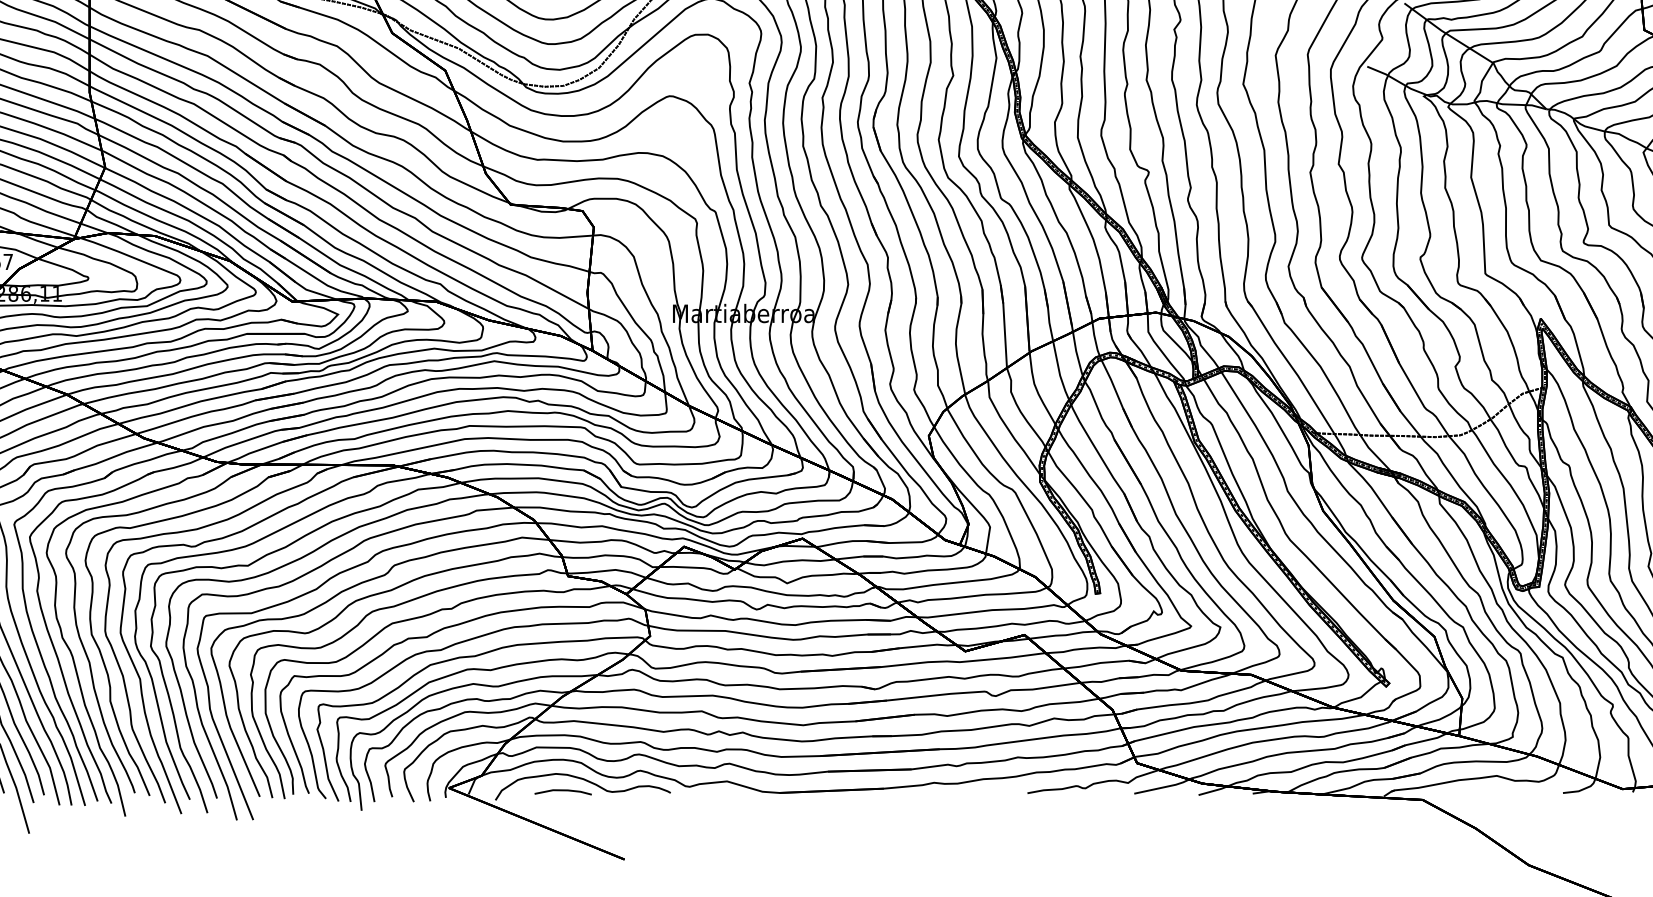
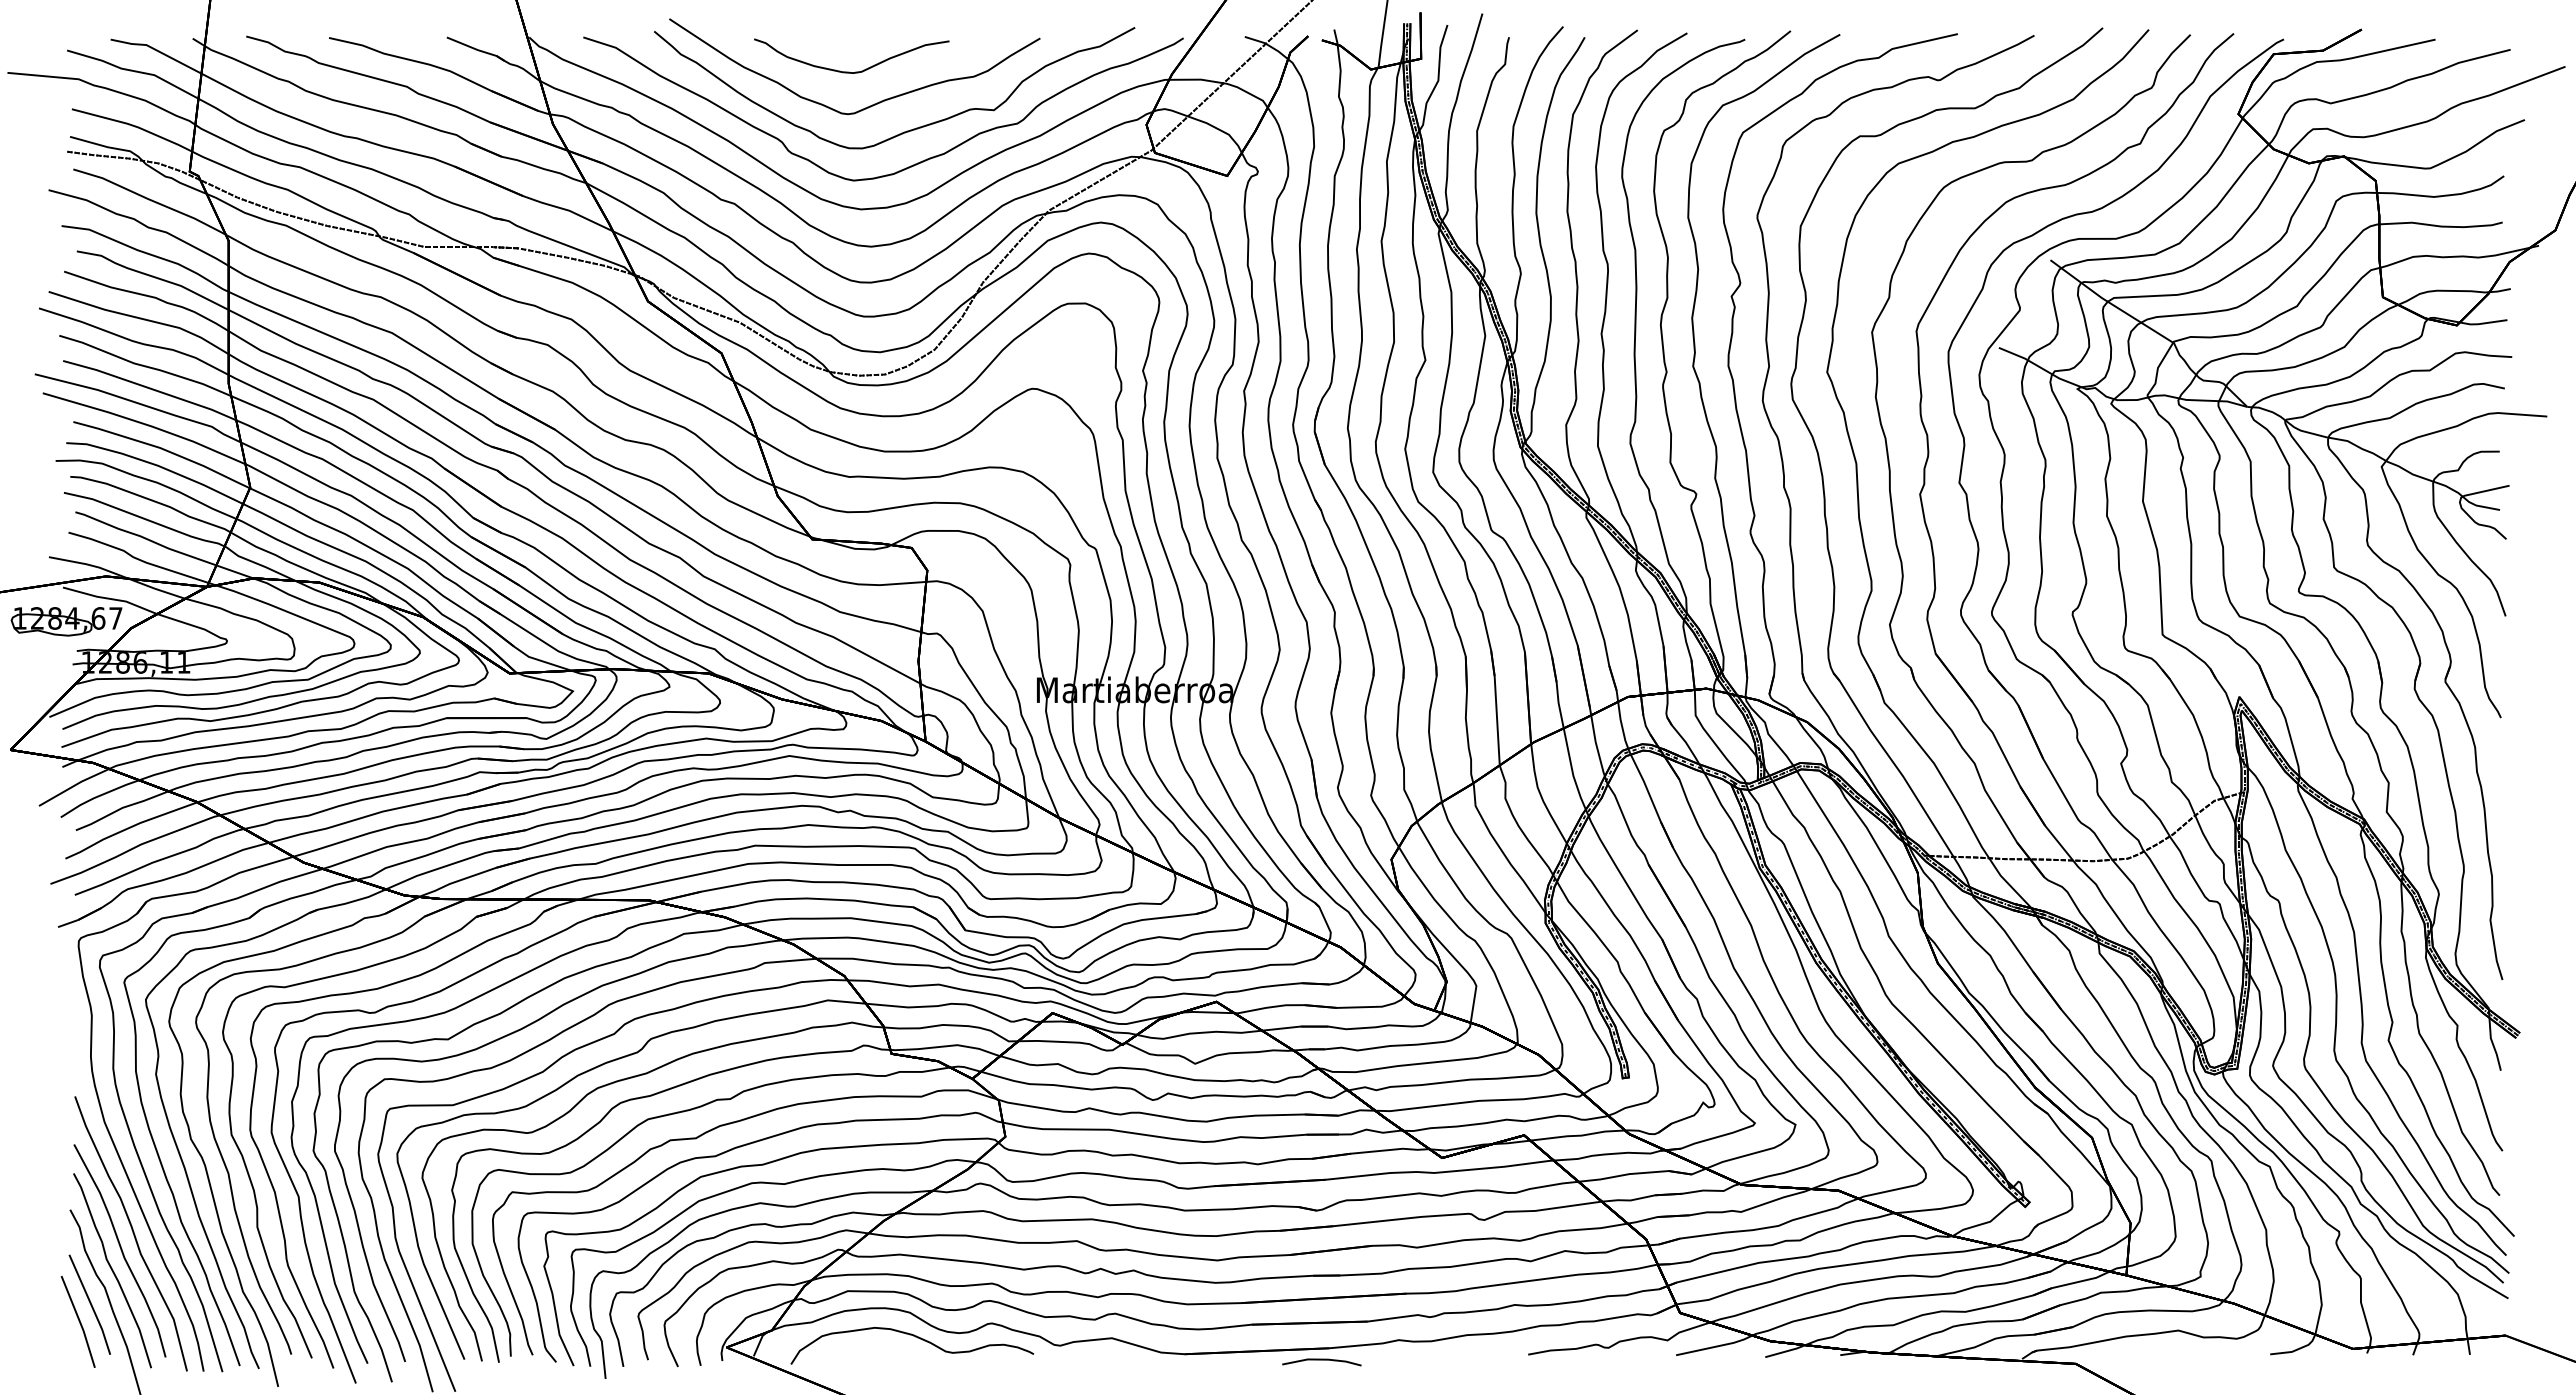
line: (562, 790) -> (1321, 1360), moved

